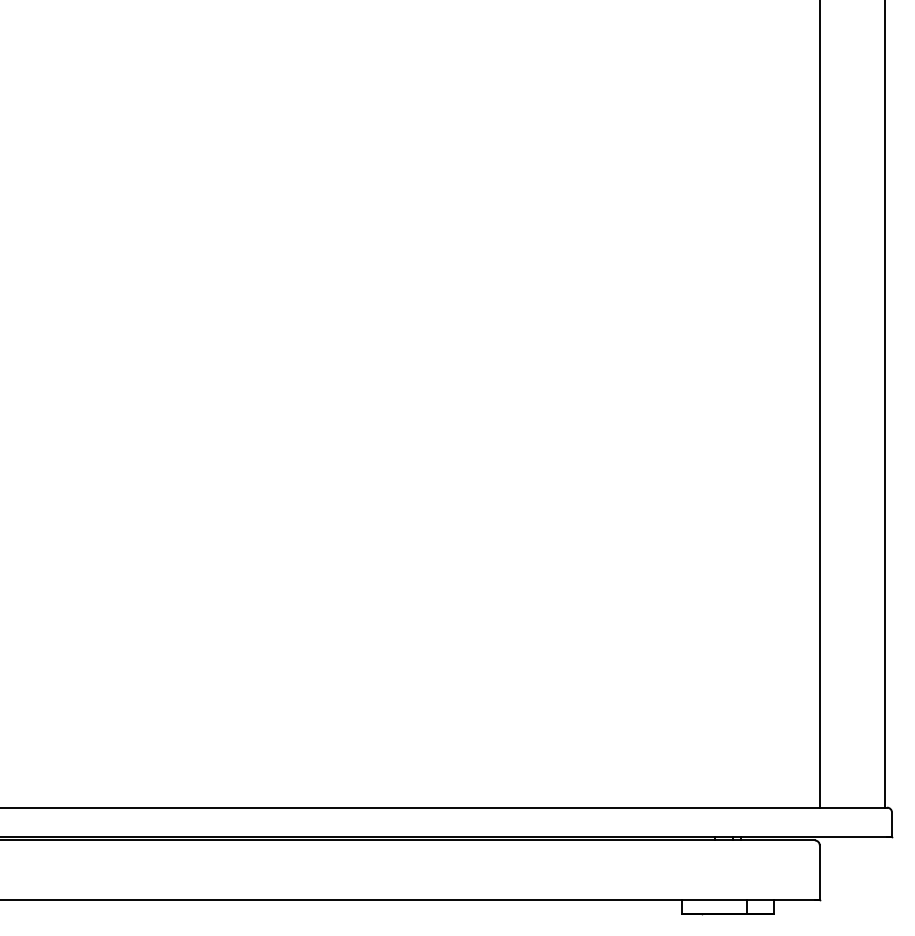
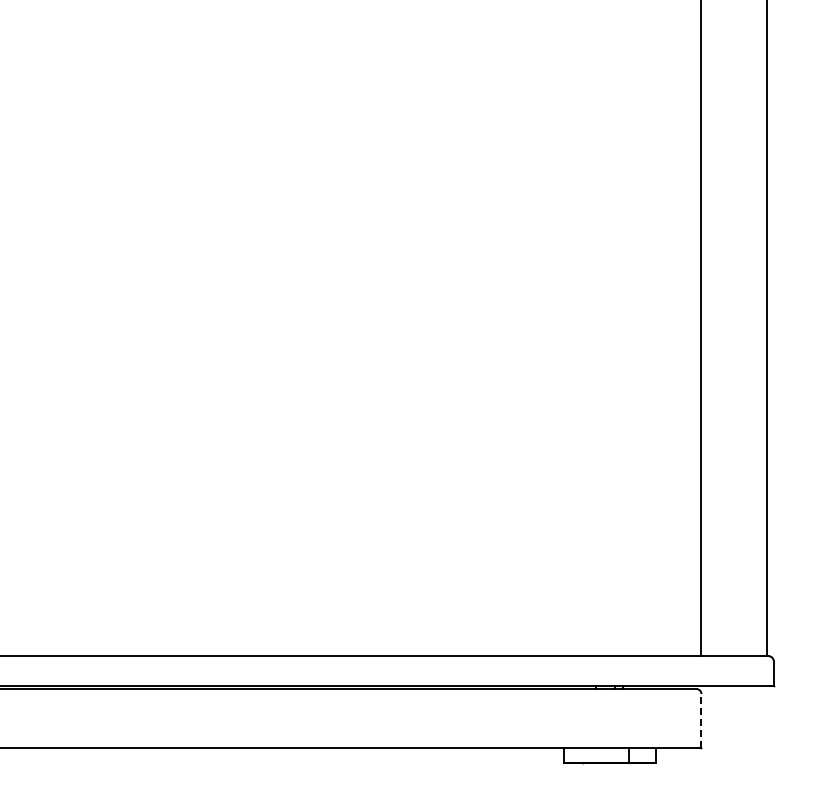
line: (819, 872) -> (701, 721), solid -> dashed

